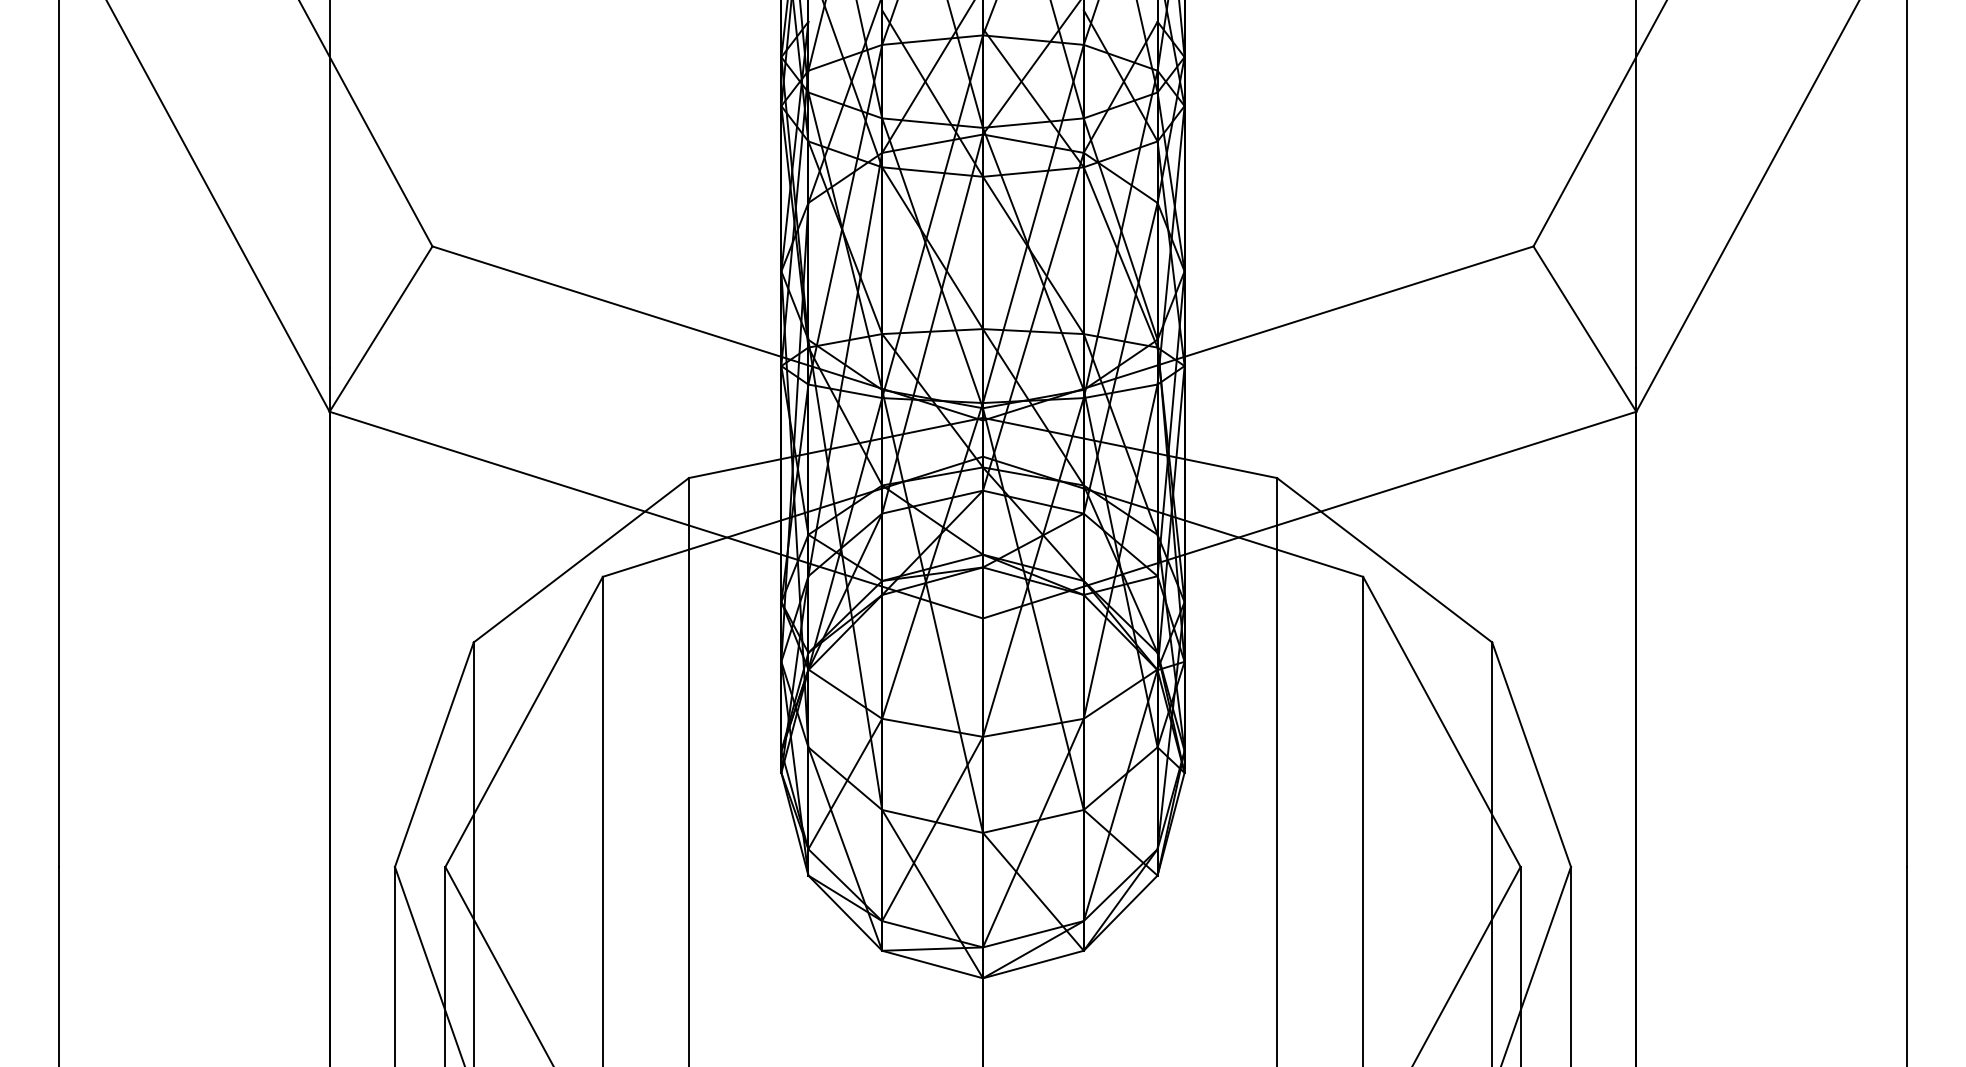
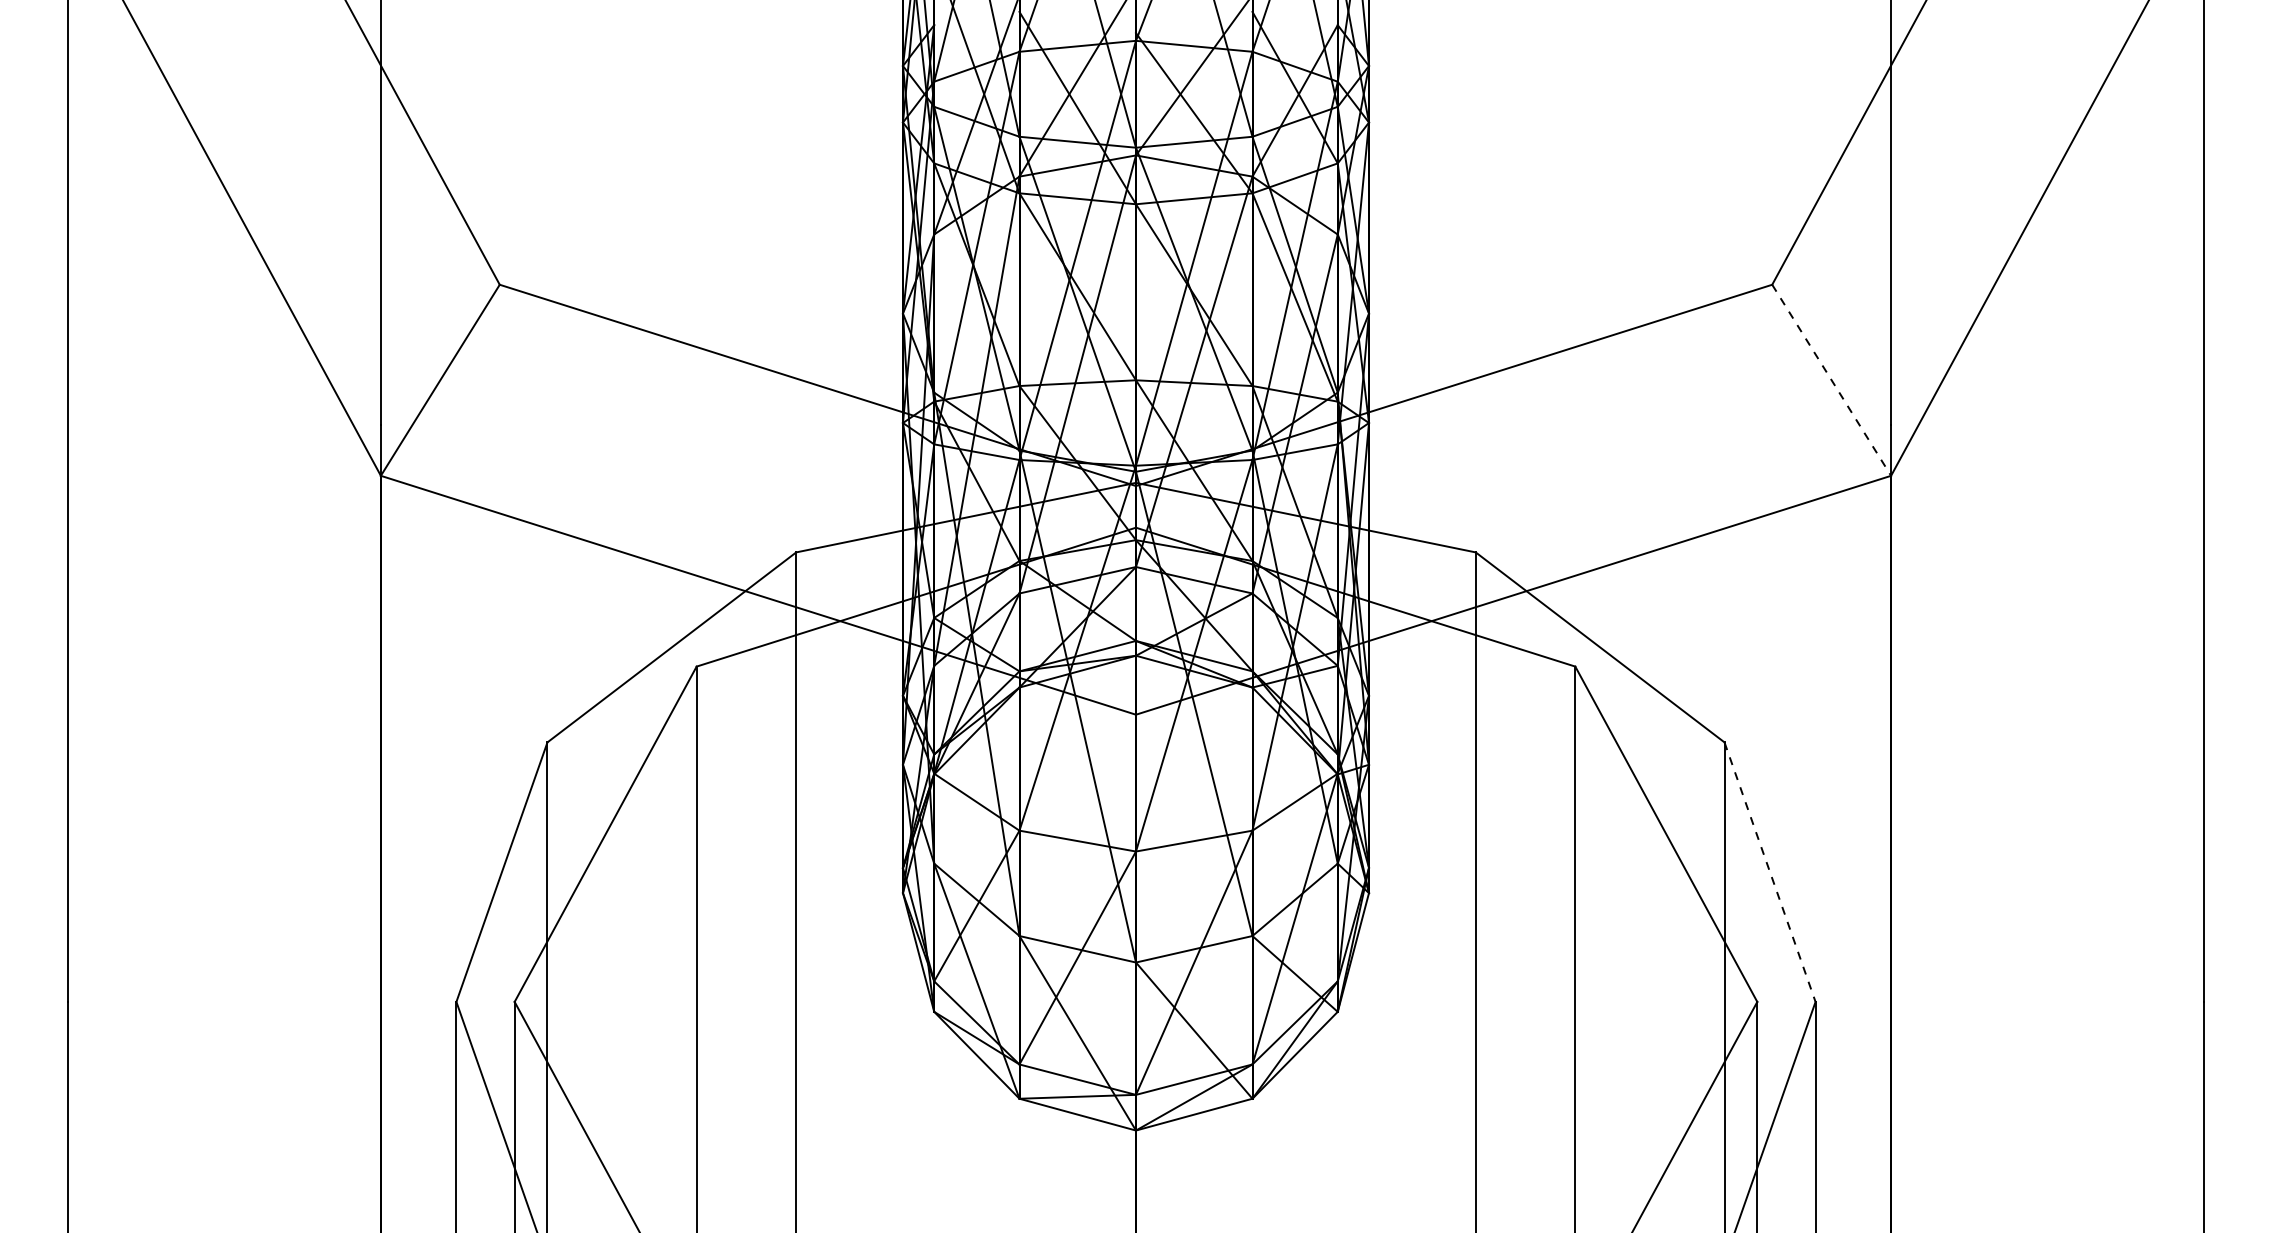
line: (1585, 329) -> (1832, 380), solid -> dashed
line: (1531, 754) -> (1769, 871), solid -> dashed

